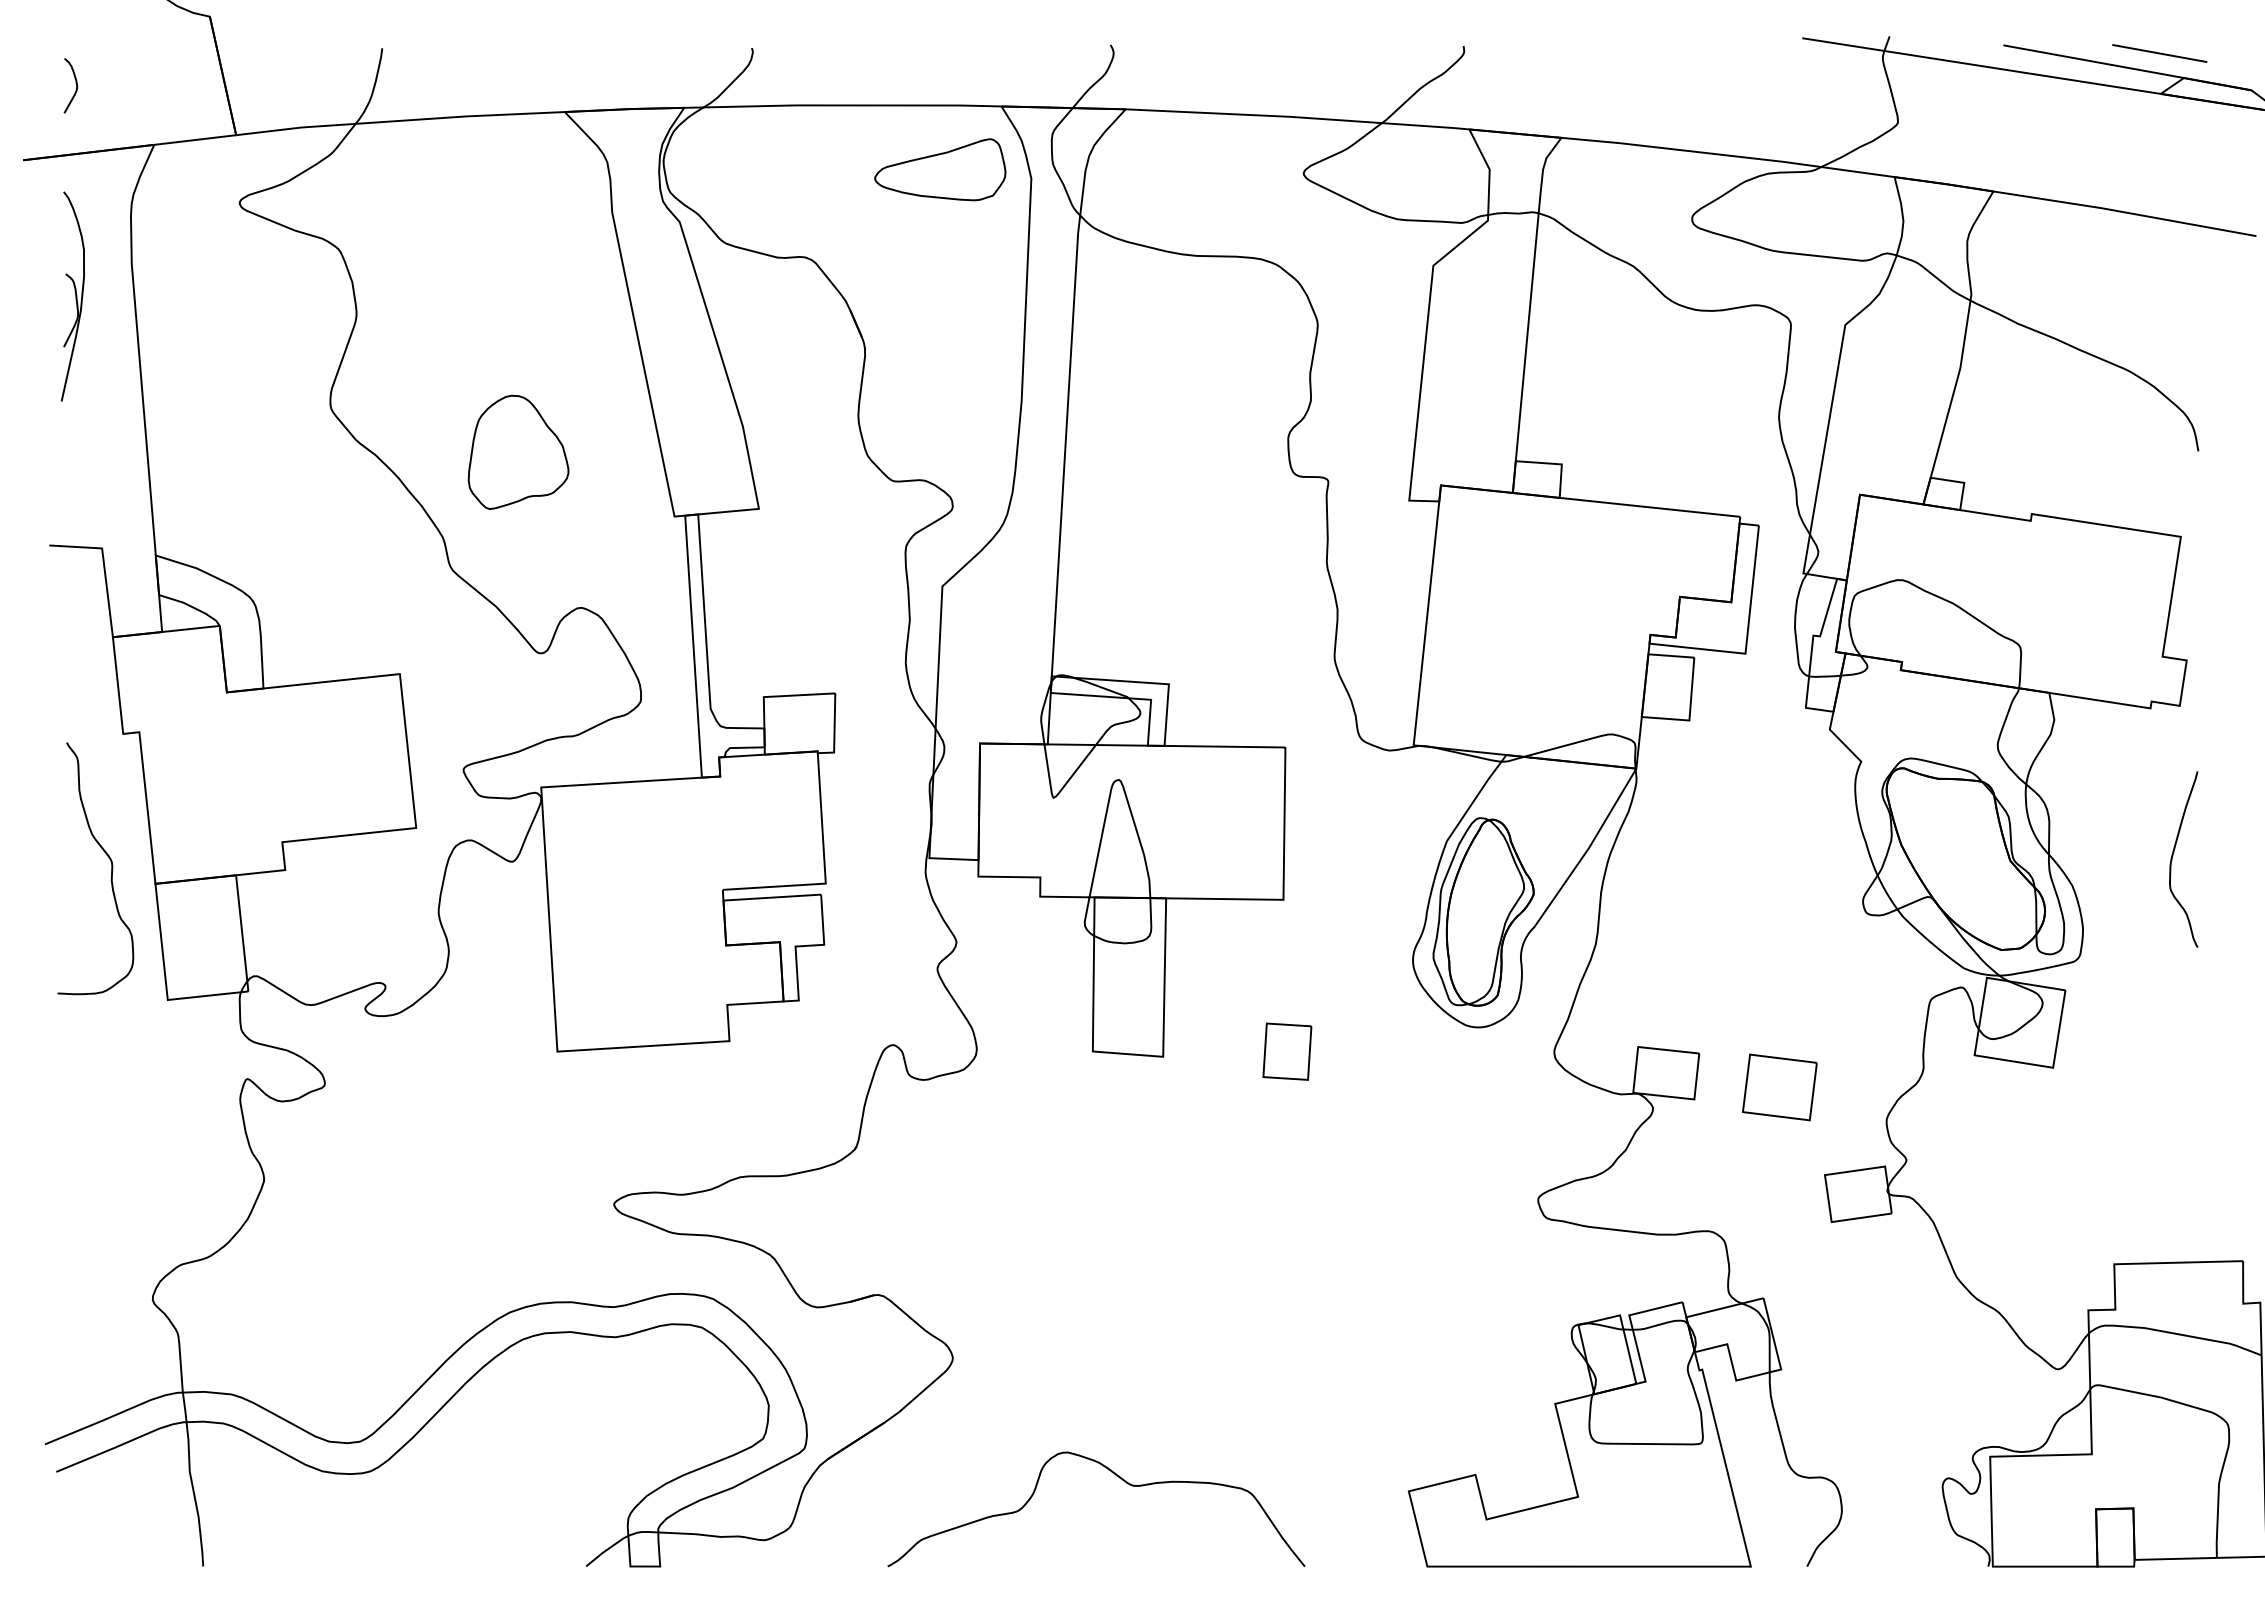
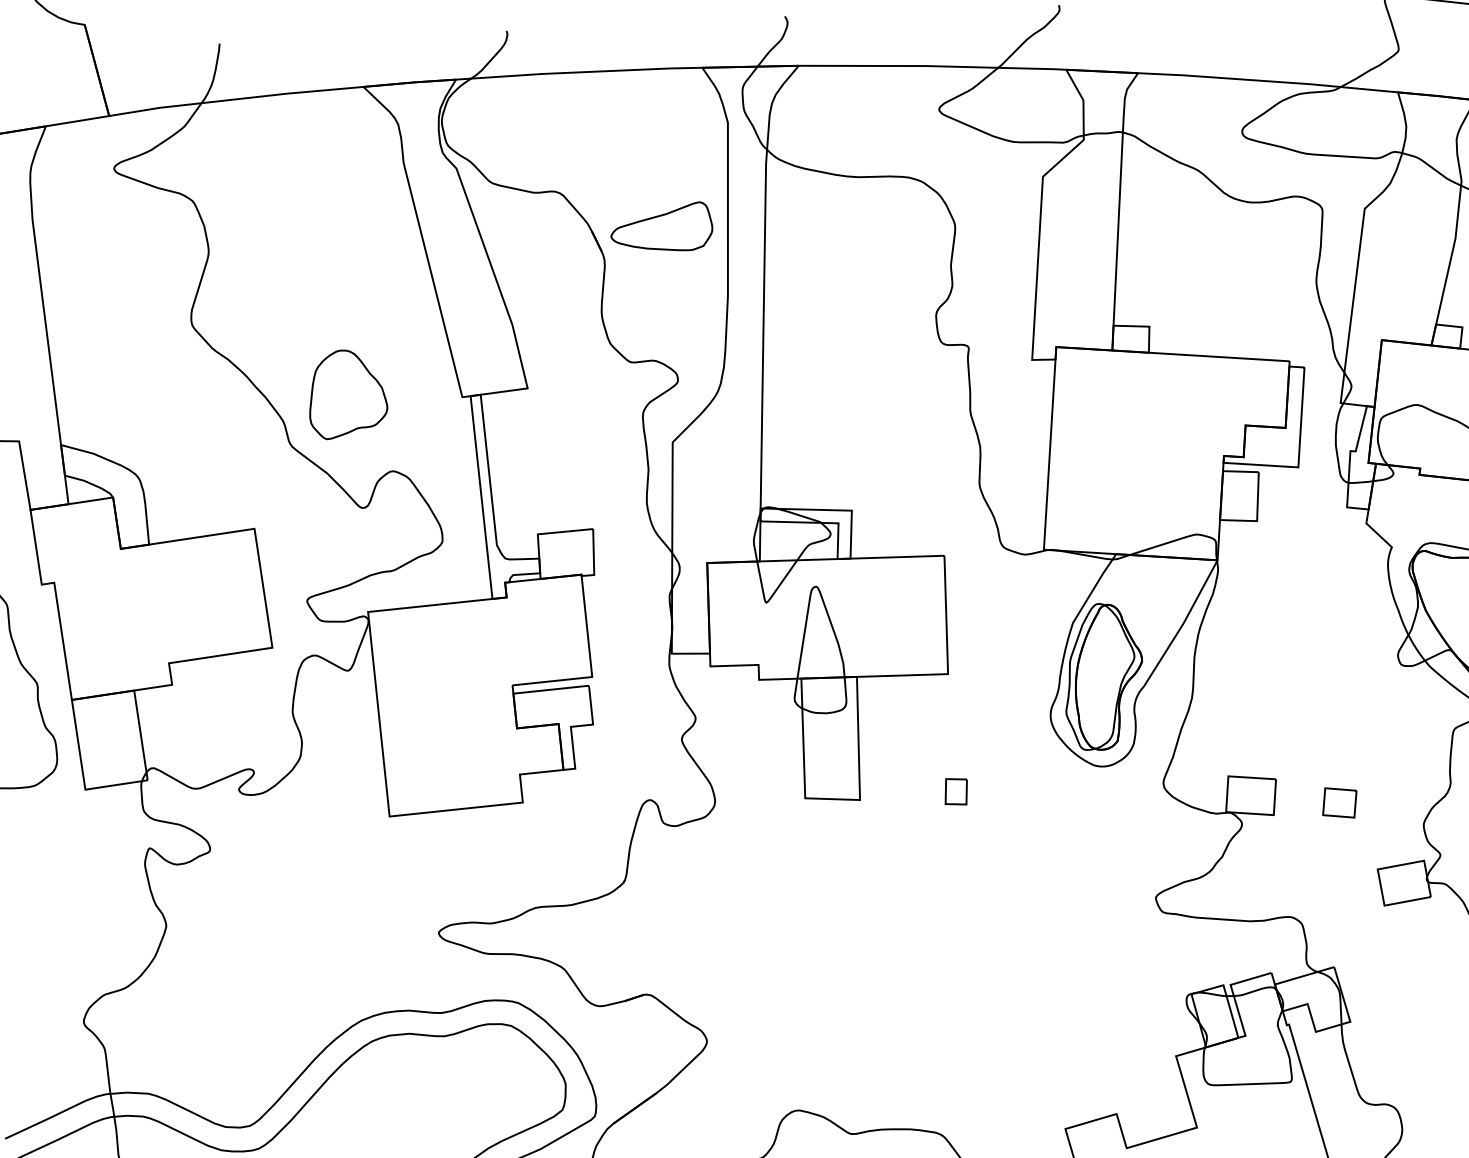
part: (940, 169) -> (661, 227), moved
part: (518, 451) -> (347, 393), moved
part: (1287, 1051) -> (956, 791), size x0.6
part: (1779, 1087) -> (1339, 802), size x0.6

